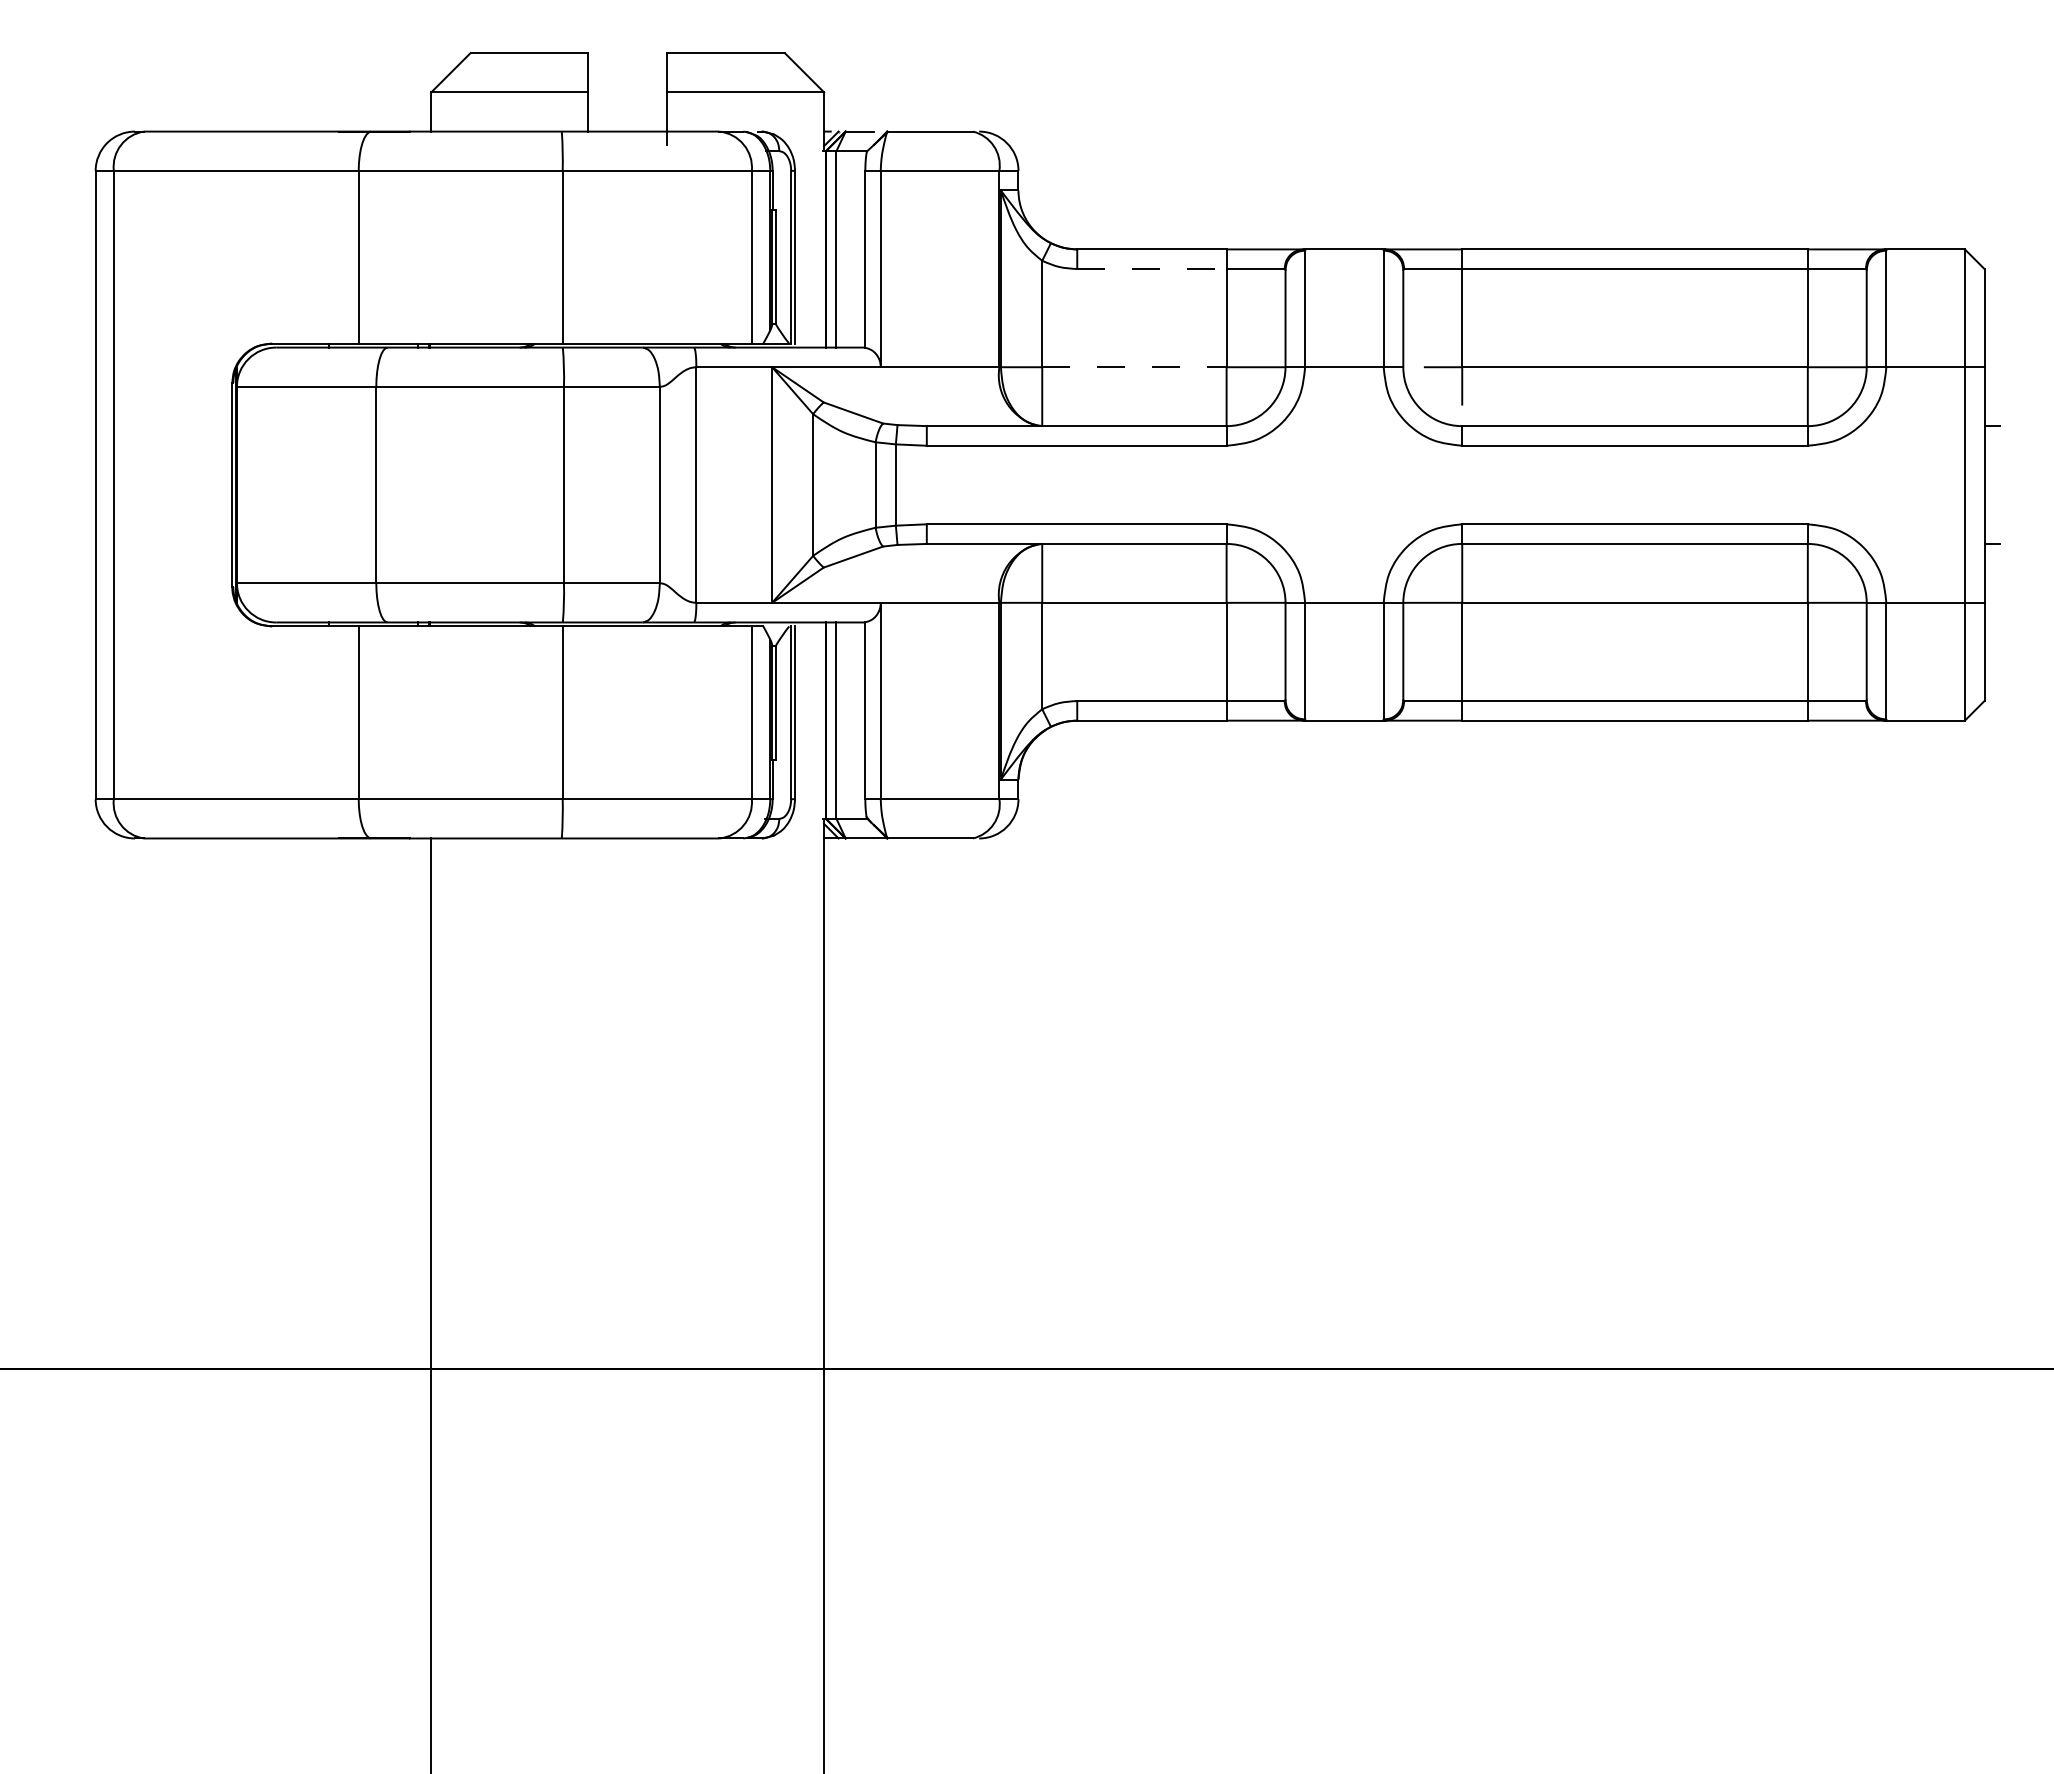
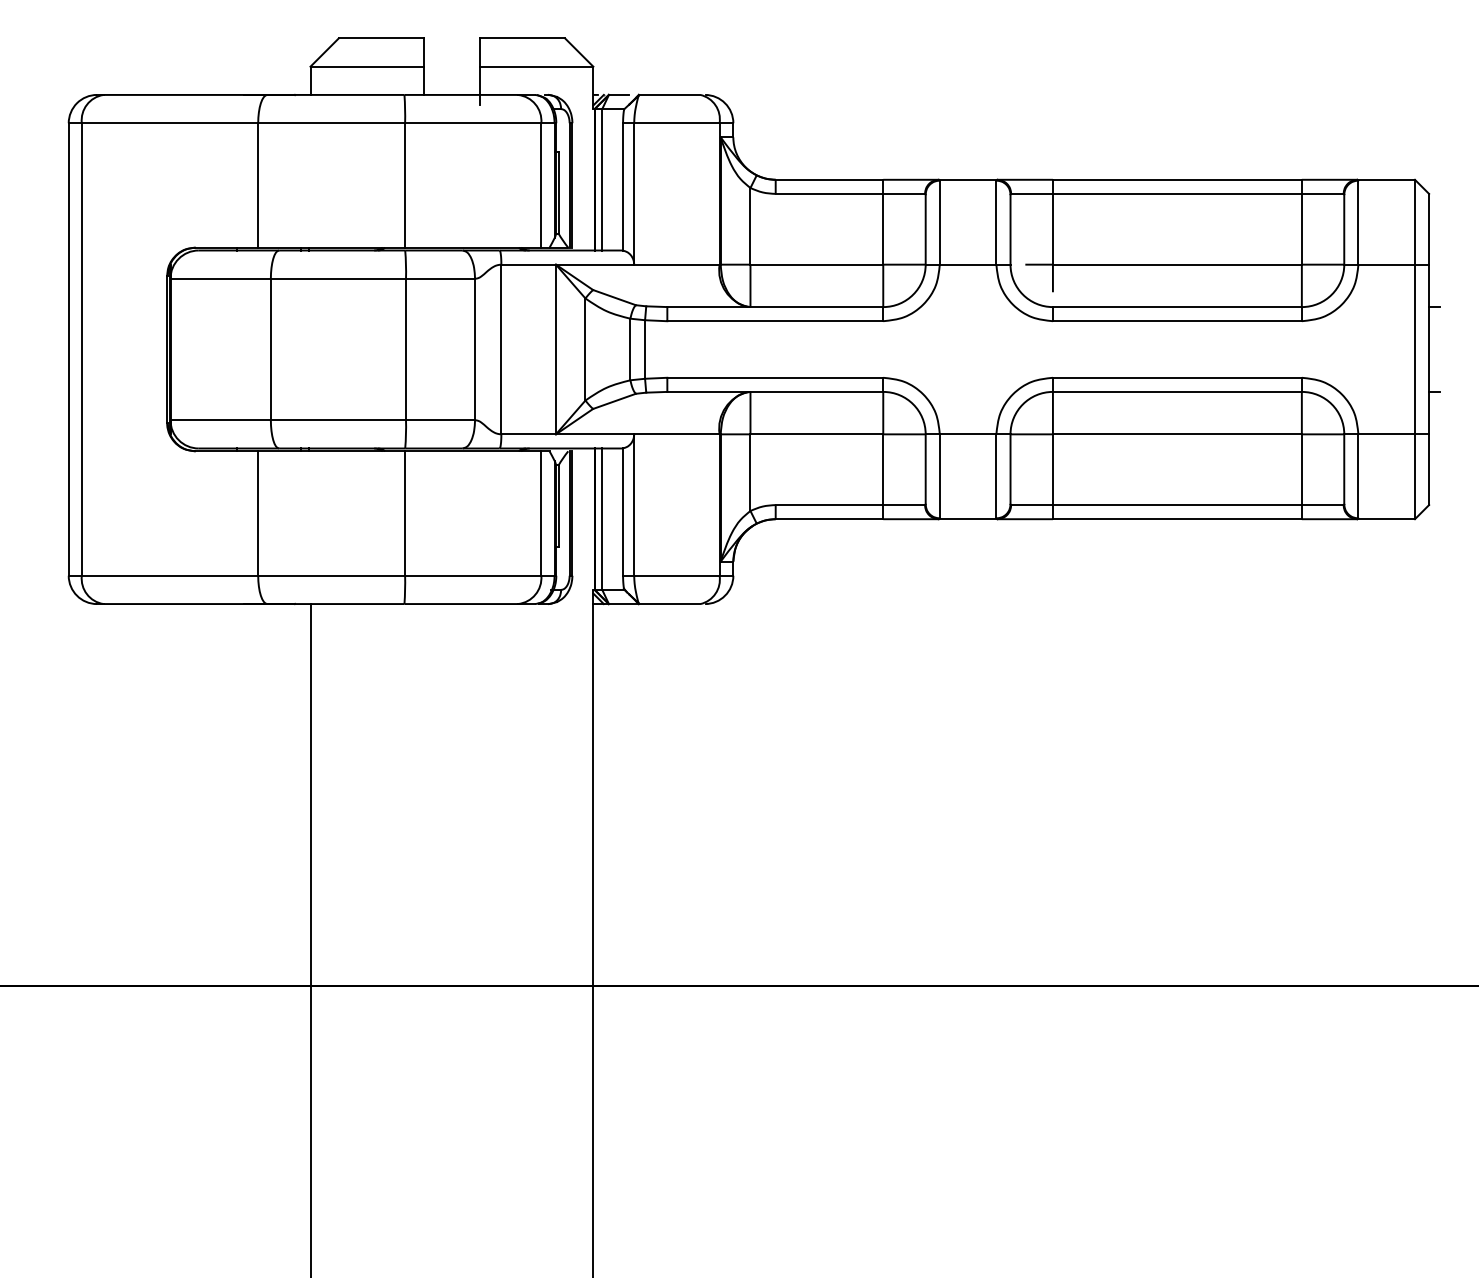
line: (1151, 269) -> (829, 194), dashed -> solid
line: (1134, 367) -> (816, 264), dashed -> solid

